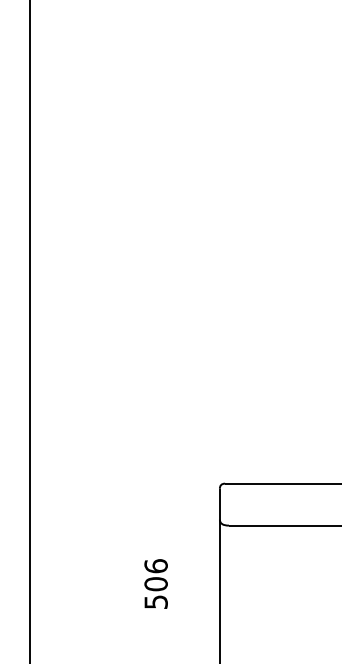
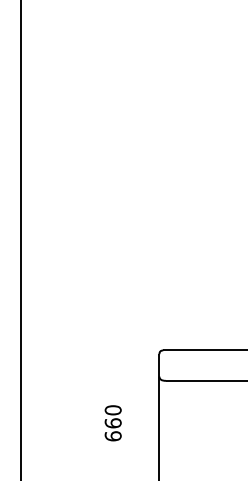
text: (155, 584) -> (112, 423), 506 -> 660

